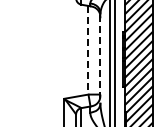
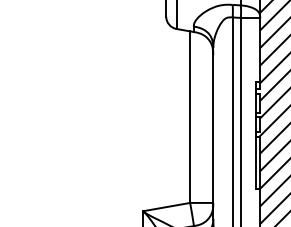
line: (88, 50) -> (190, 117), dashed -> solid
line: (100, 59) -> (213, 135), dashed -> solid

